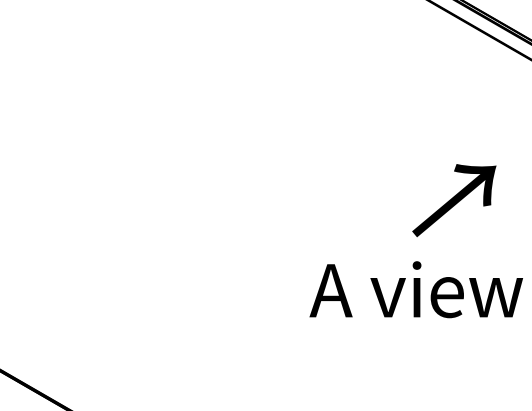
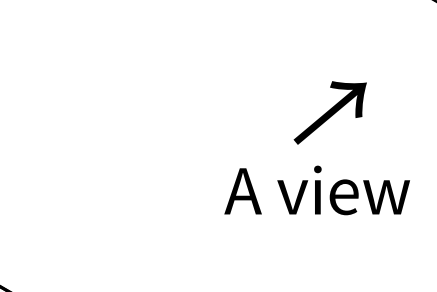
text: (454, 200) -> (330, 112), moved

